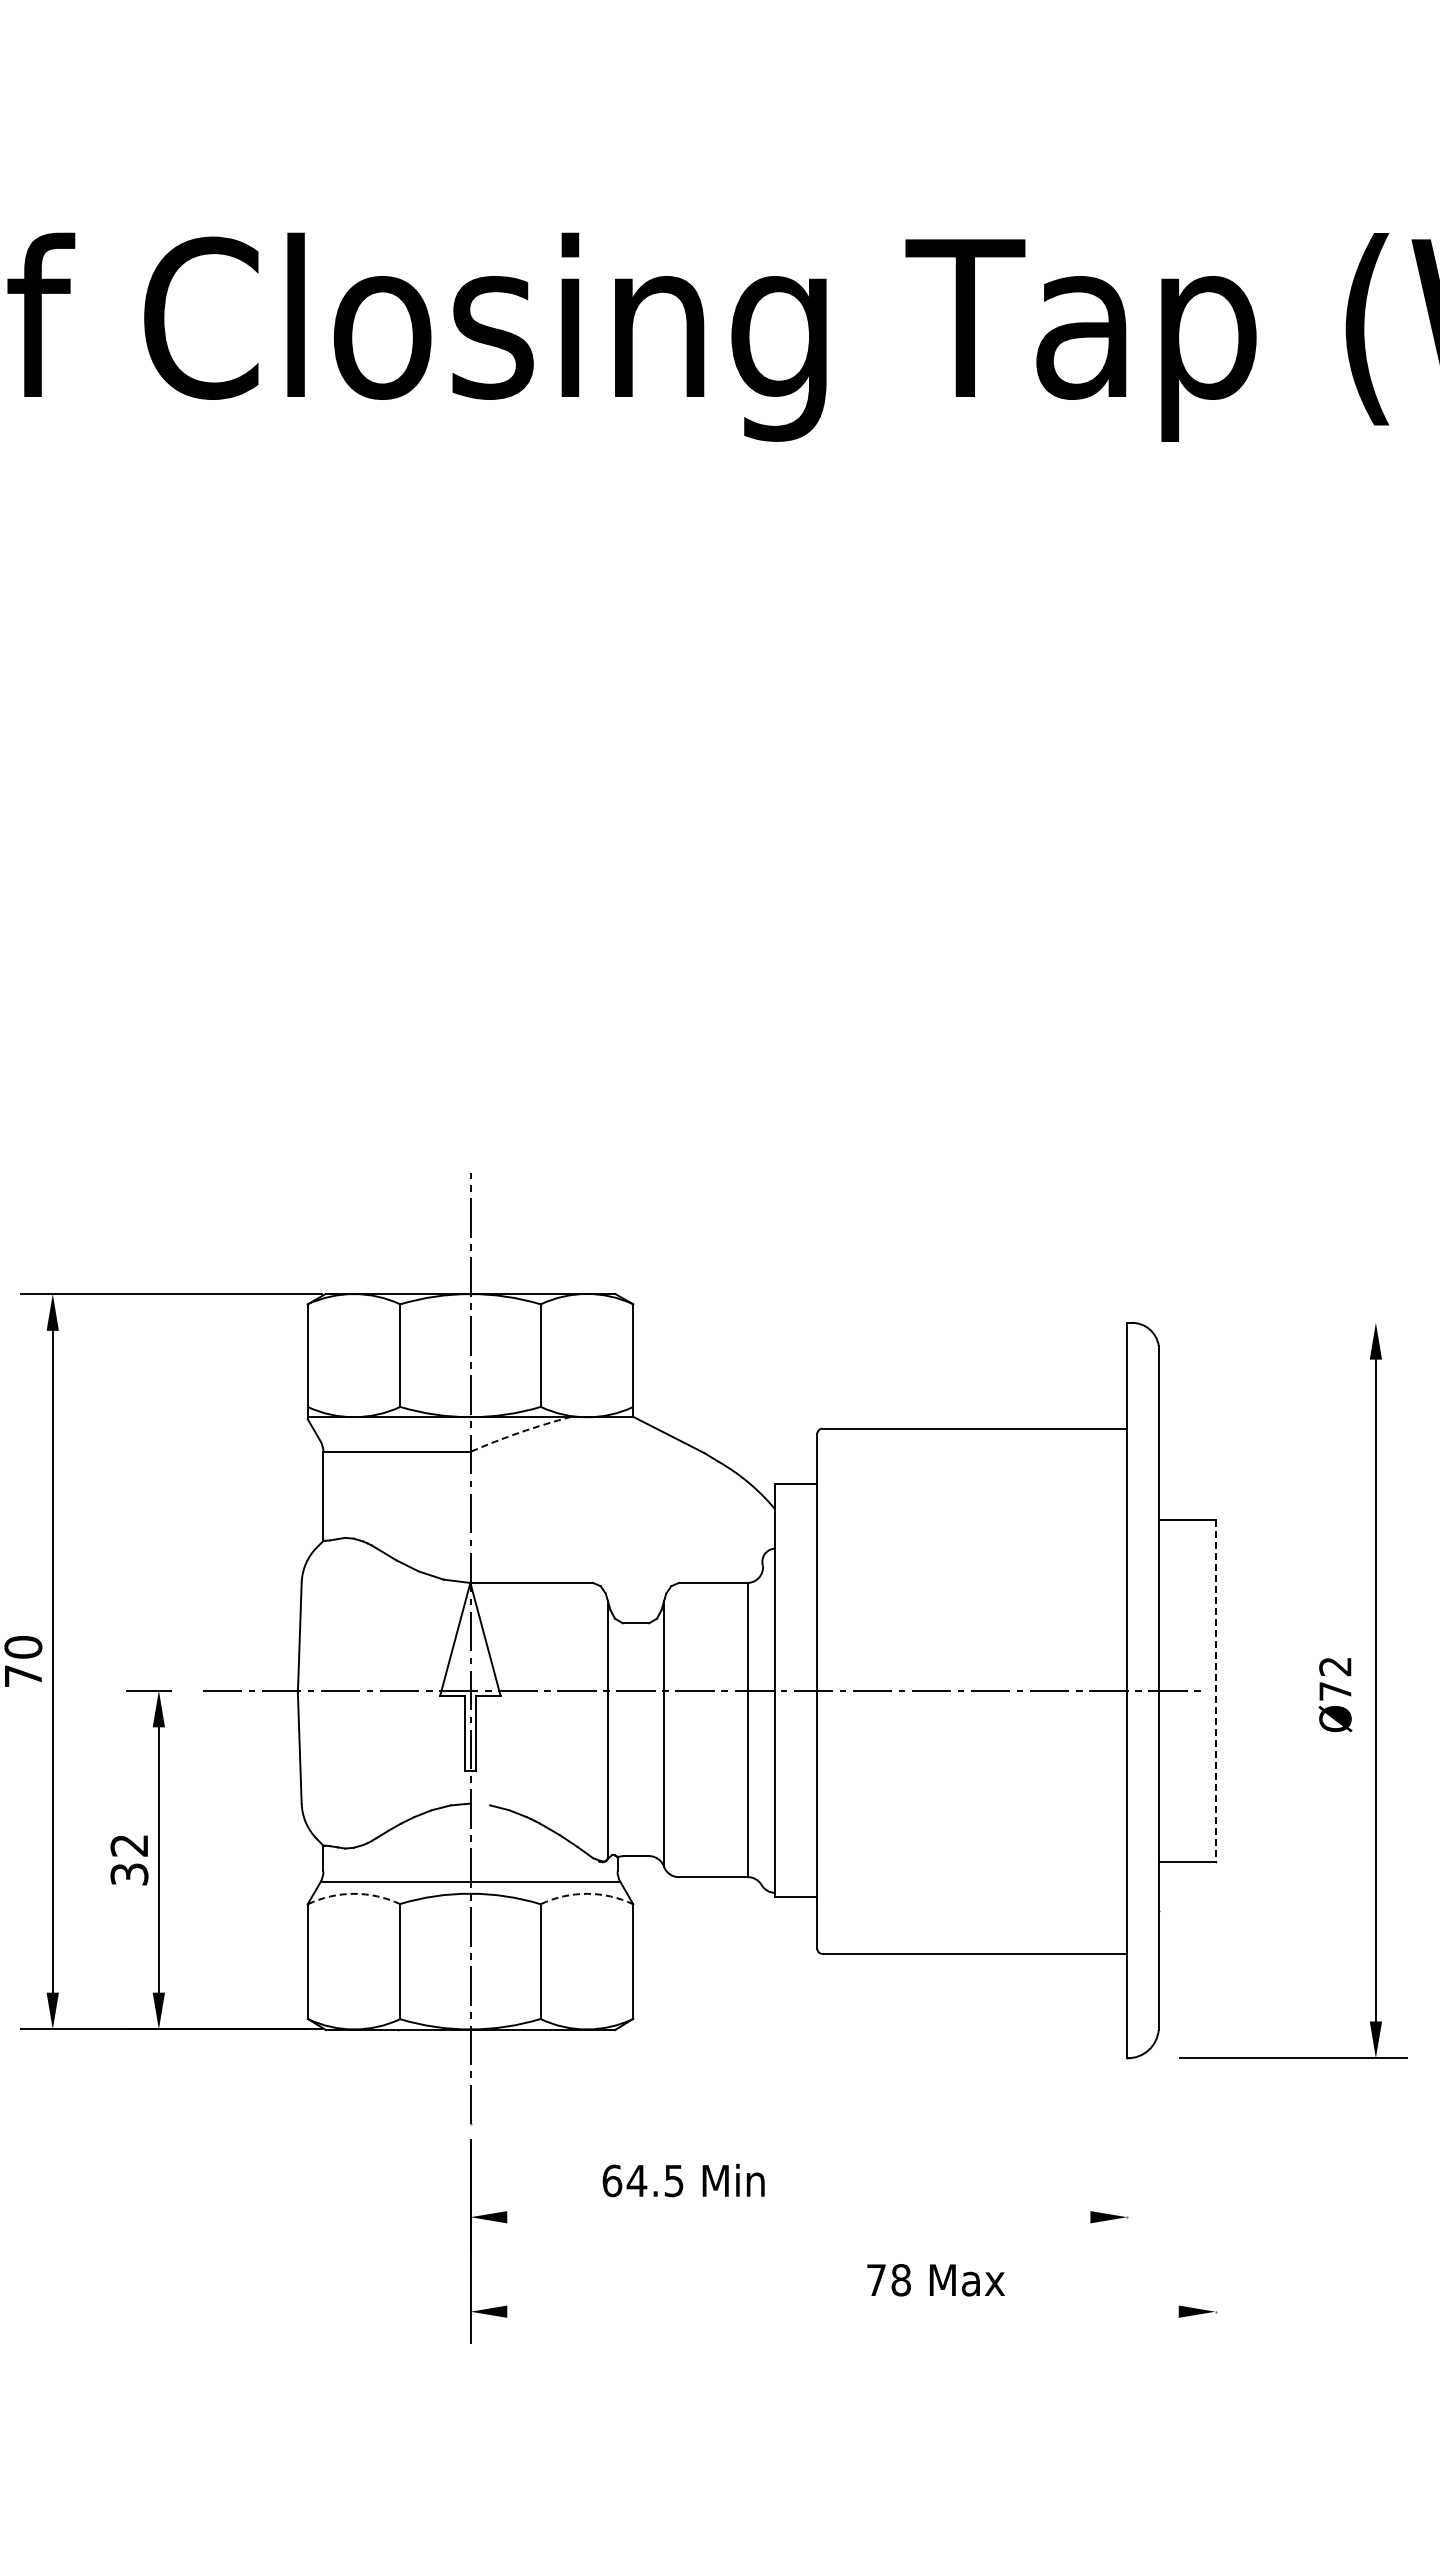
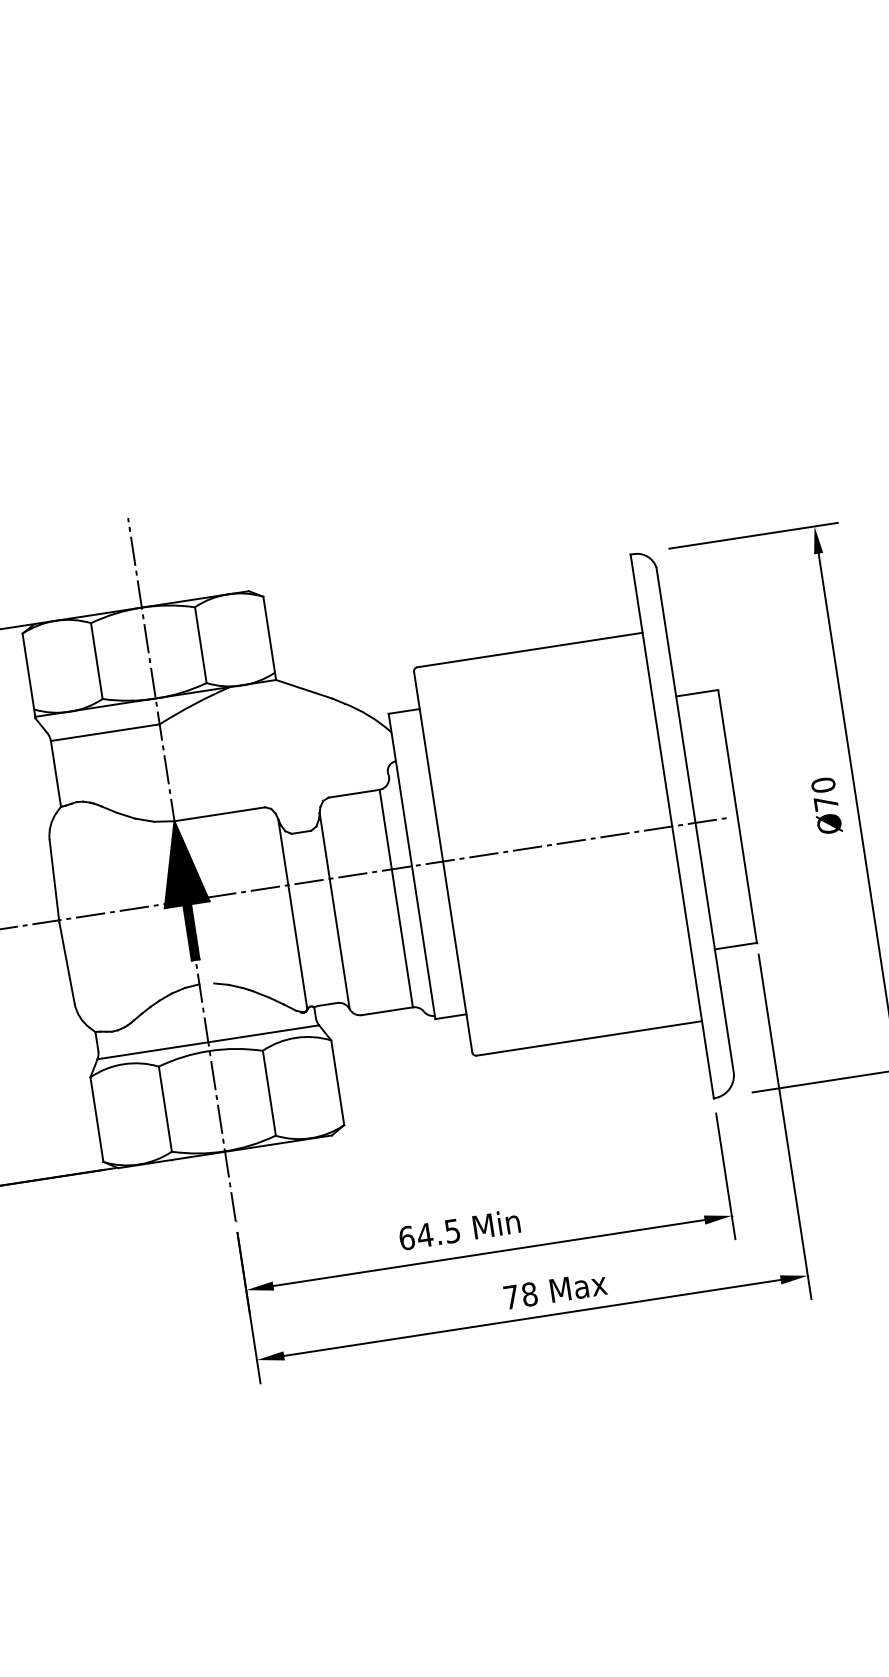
line: (1293, 1322) -> (753, 535), added
arc: (520, 1432) -> (194, 704), dashed -> solid
text: (1335, 1666) -> (823, 785), Ø72 -> Ø70
fill: (470, 1676) -> (185, 890), added
line: (1215, 1691) -> (737, 817), dashed -> solid
arc: (353, 1893) -> (123, 1064), dashed -> solid
arc: (587, 1893) -> (296, 1037), dashed -> solid
line: (1215, 2110) -> (785, 1126), added
line: (1127, 2163) -> (725, 1176), added
text: (683, 2180) -> (459, 1229), moved
line: (798, 2217) -> (488, 1253), added
text: (935, 2280) -> (555, 1290), moved
line: (842, 2311) -> (531, 1317), added

